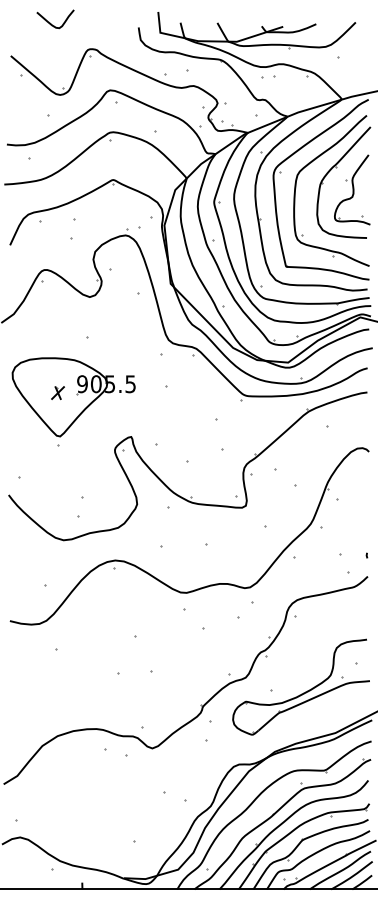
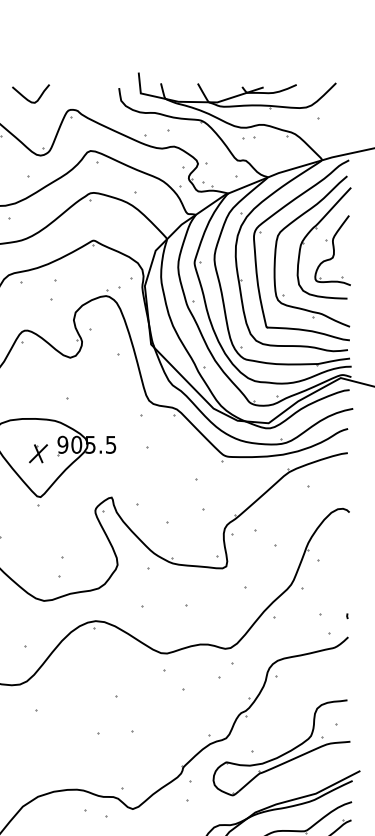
curve: (51, 23) -> (26, 98), moved
part: (57, 392) -> (37, 453), size x1.43

